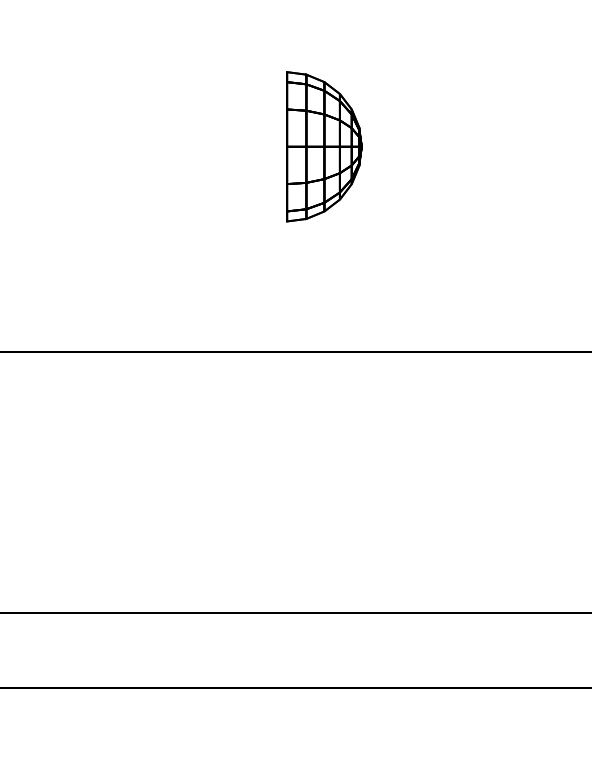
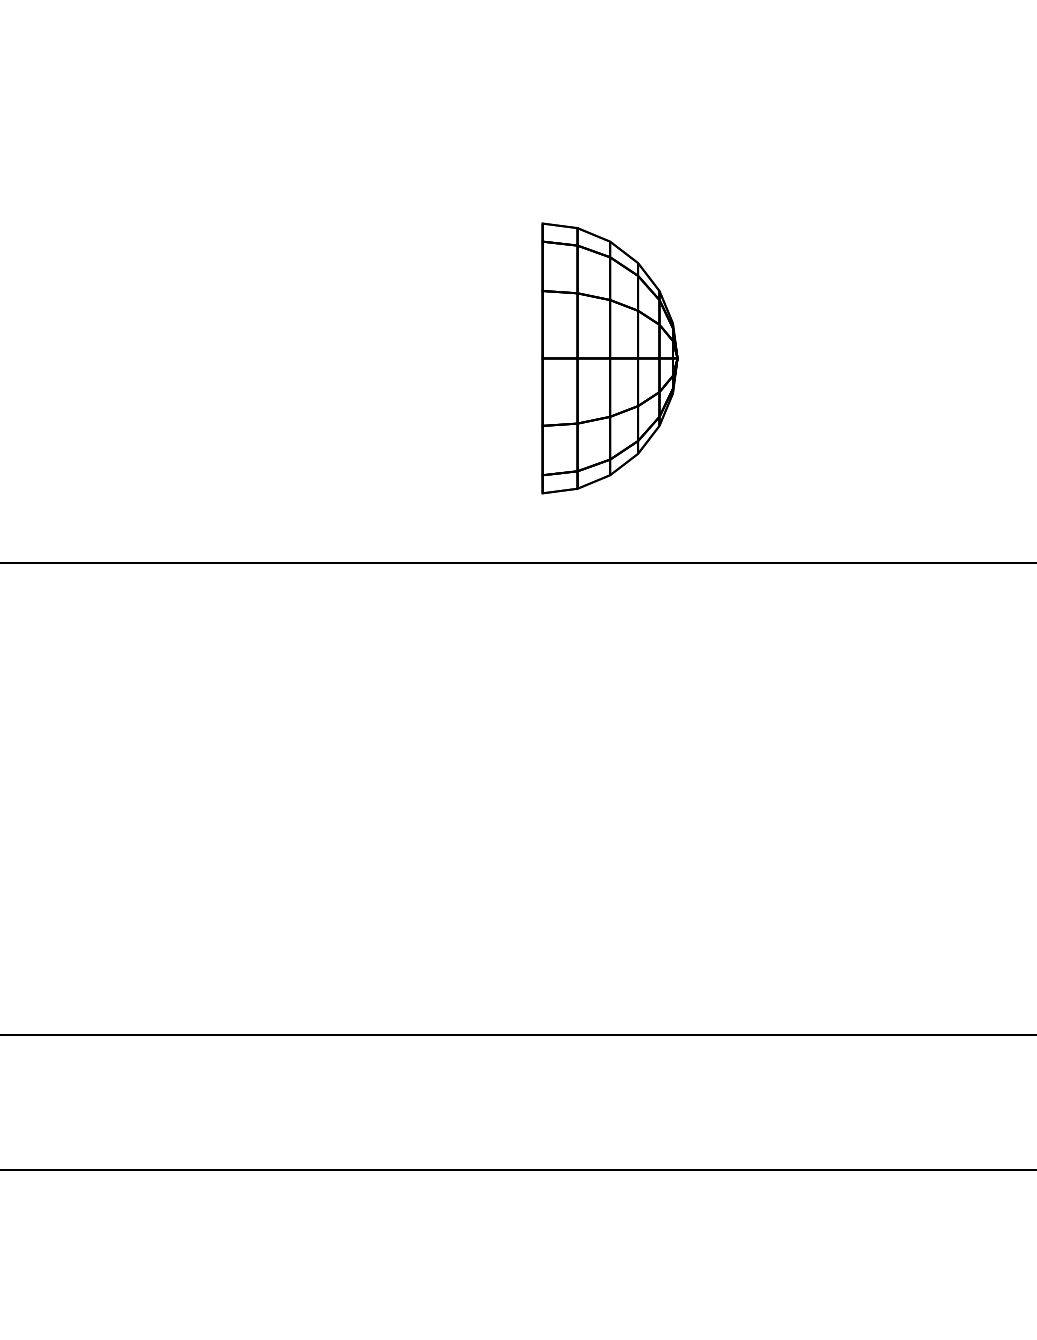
part: (324, 146) -> (610, 357), moved

